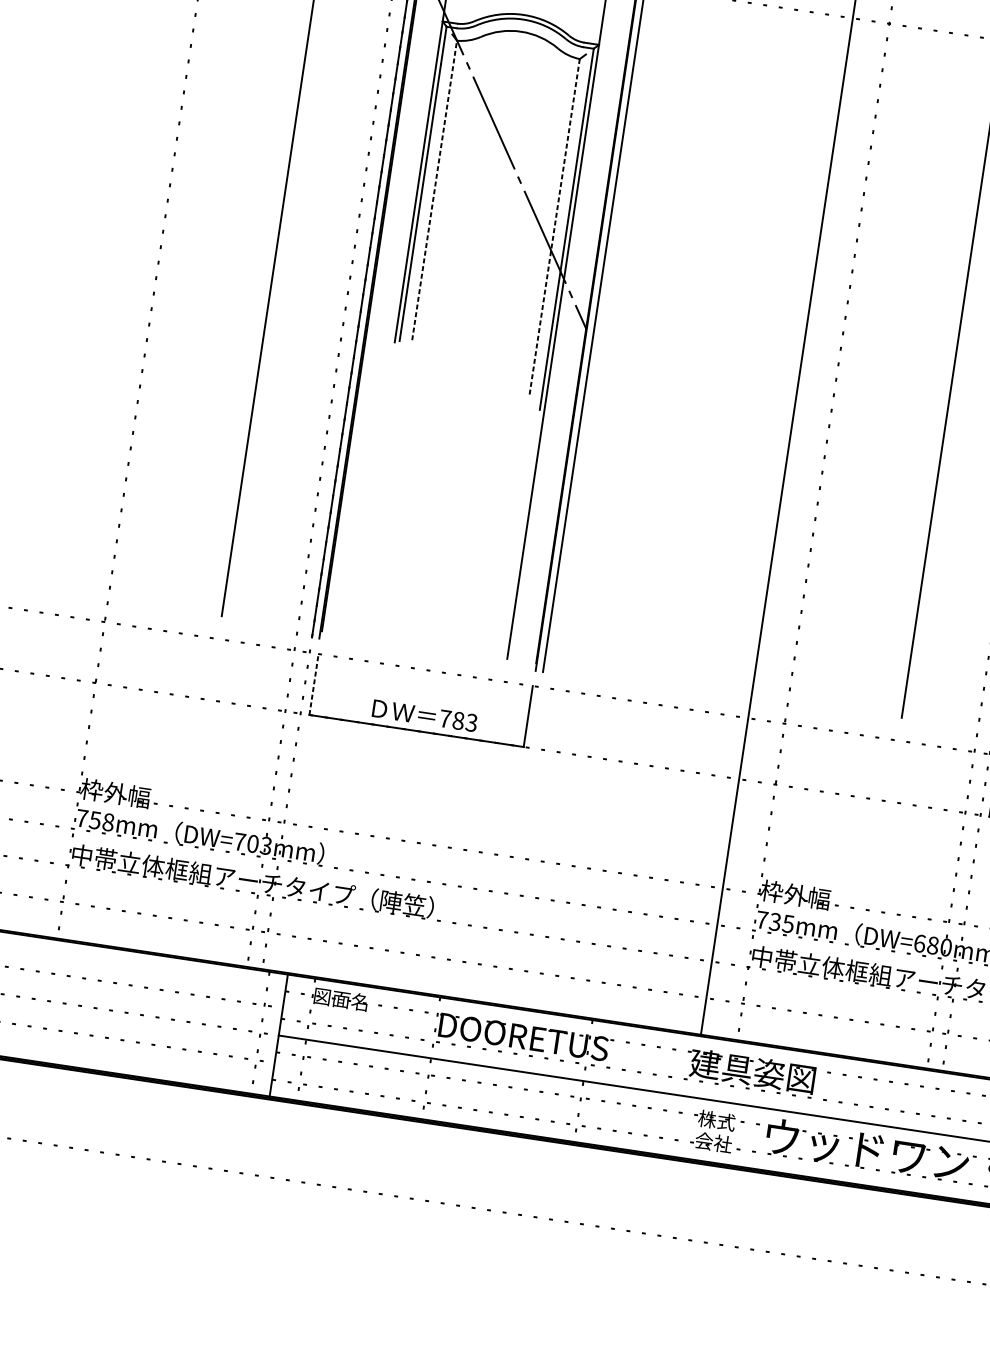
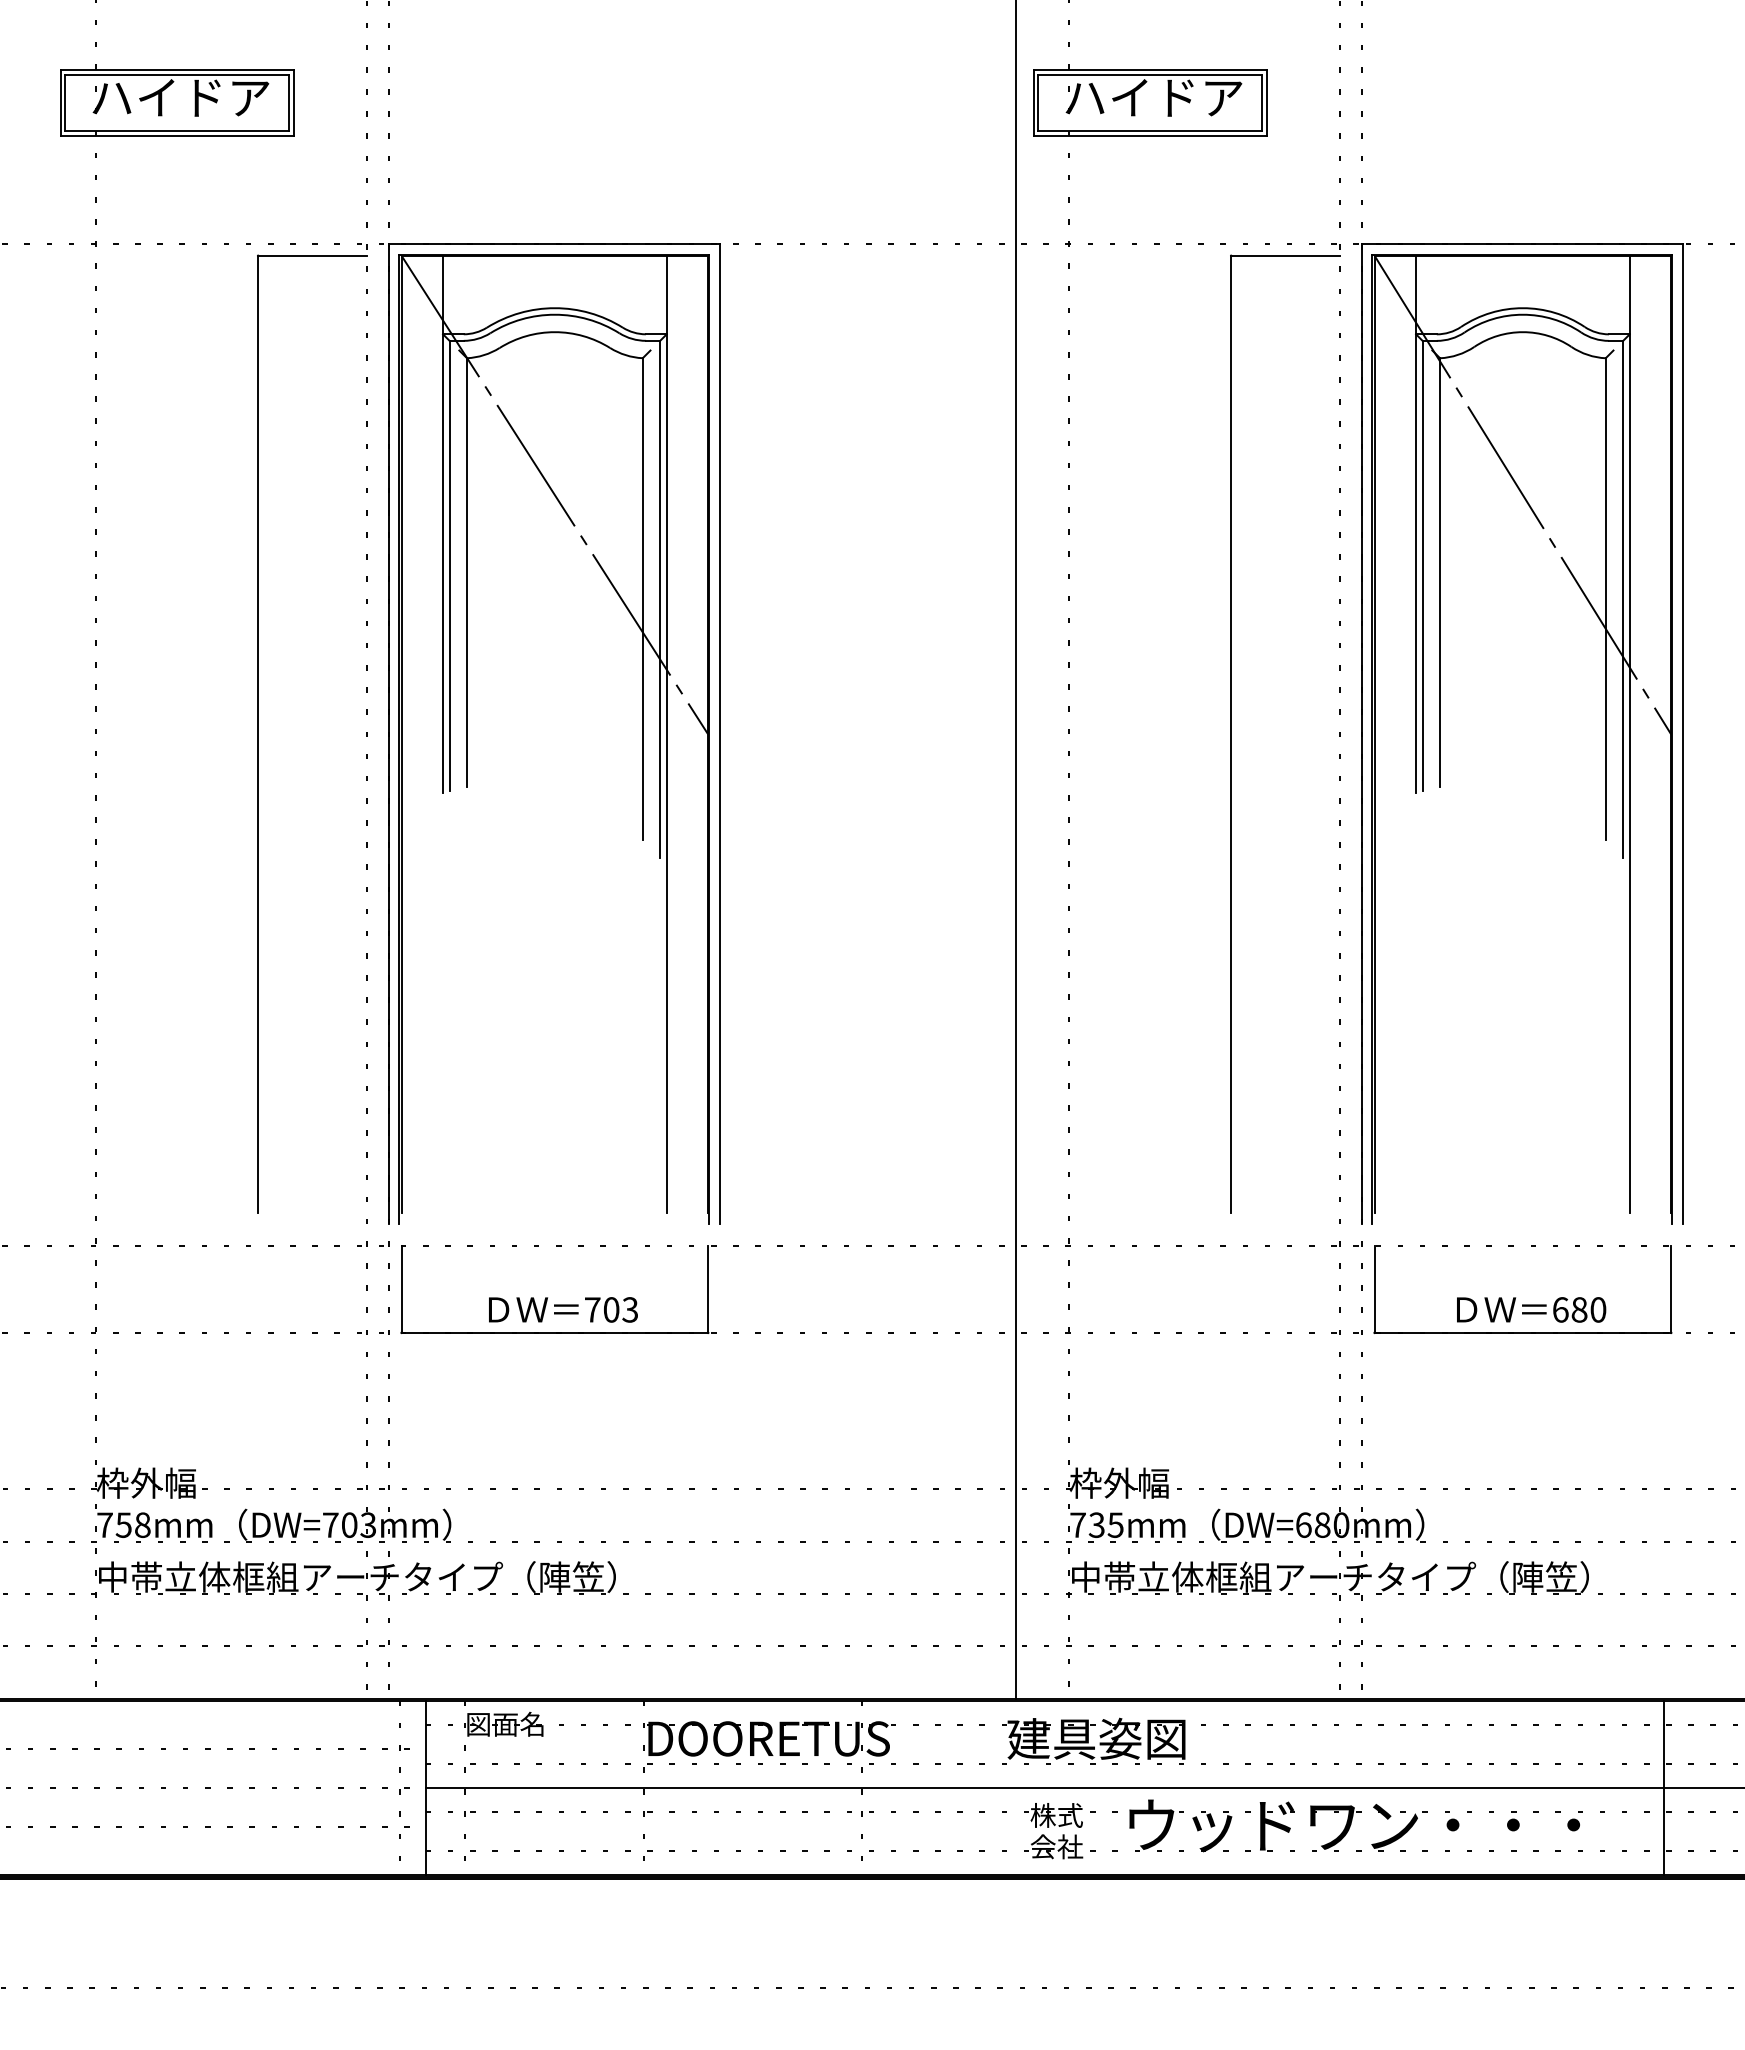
line: (434, 190) -> (467, 572), dashed -> solid
line: (554, 227) -> (642, 599), dashed -> solid
line: (313, 684) -> (401, 1289), dashed -> solid
text: (458, 720) -> (611, 1309), 783 -> 703

